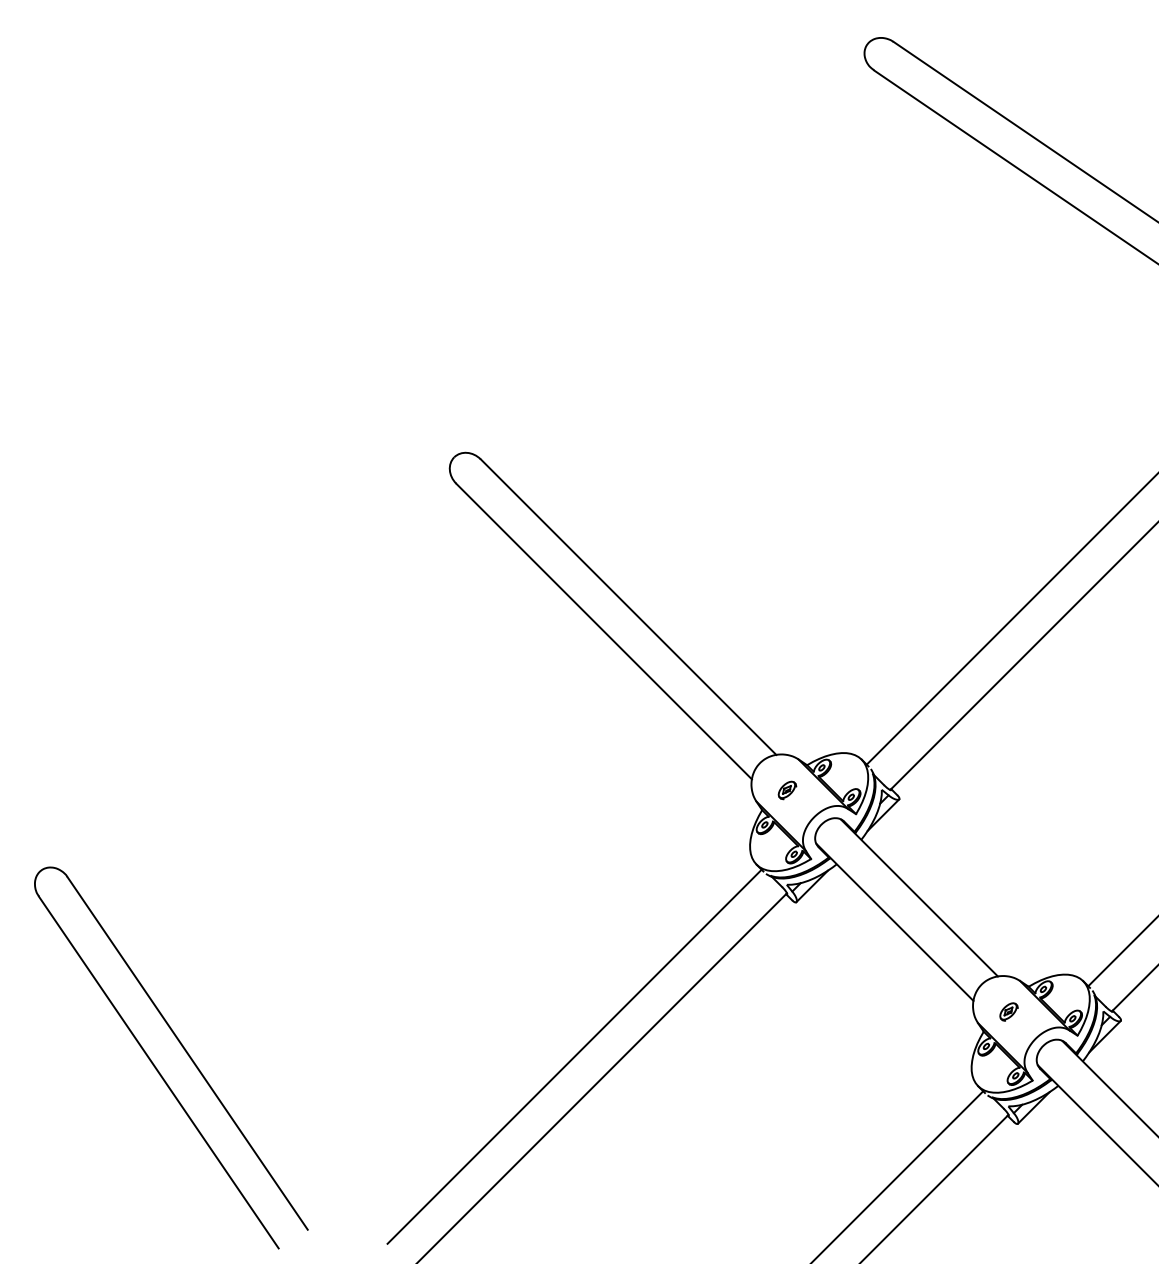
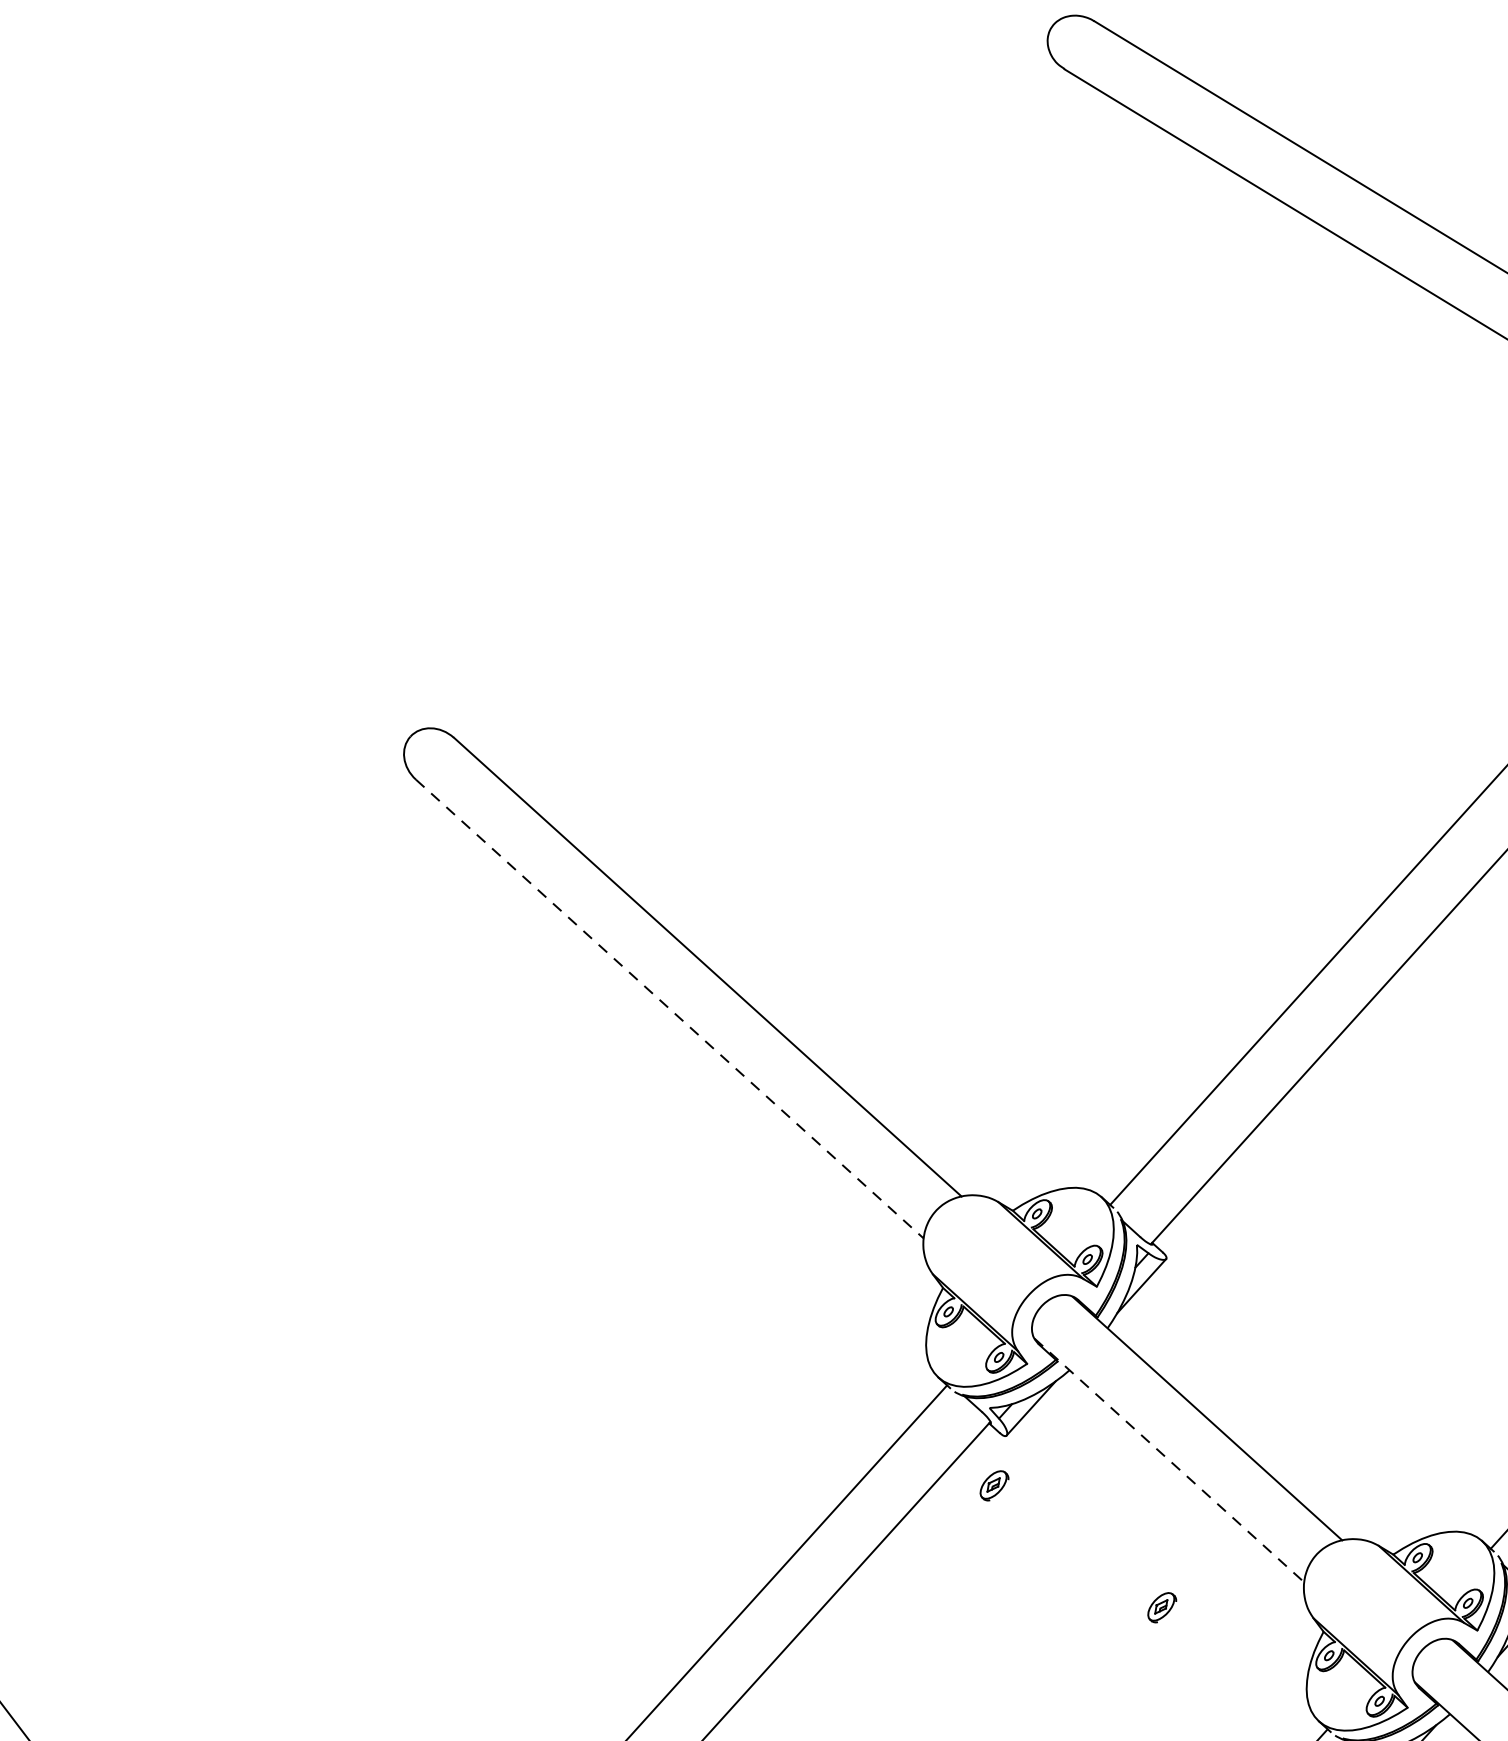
line: (604, 631) -> (670, 1008), solid -> dashed
part: (787, 790) -> (994, 1485), moved
line: (895, 922) -> (1170, 1460), solid -> dashed
part: (1008, 1011) -> (1161, 1606), moved

